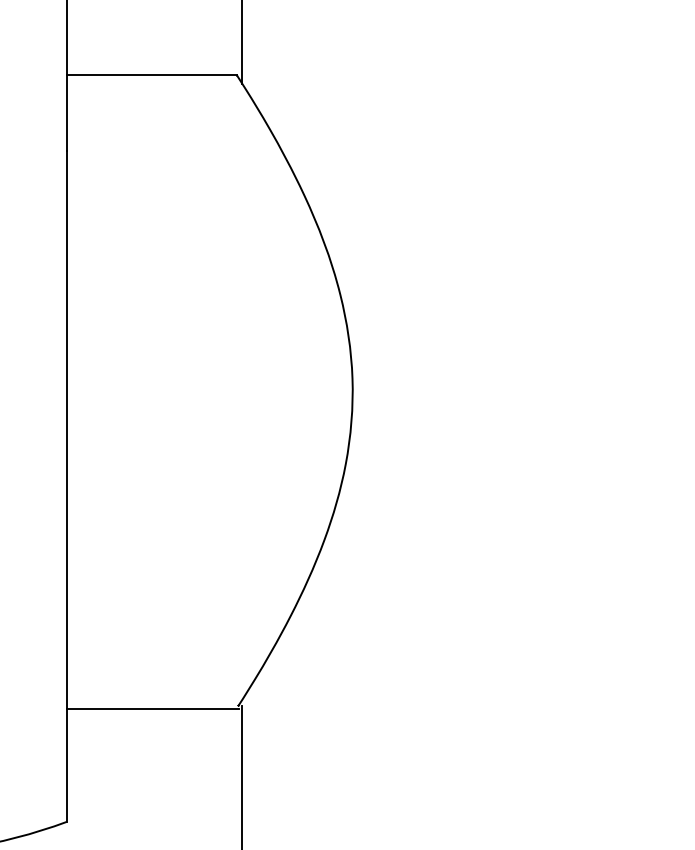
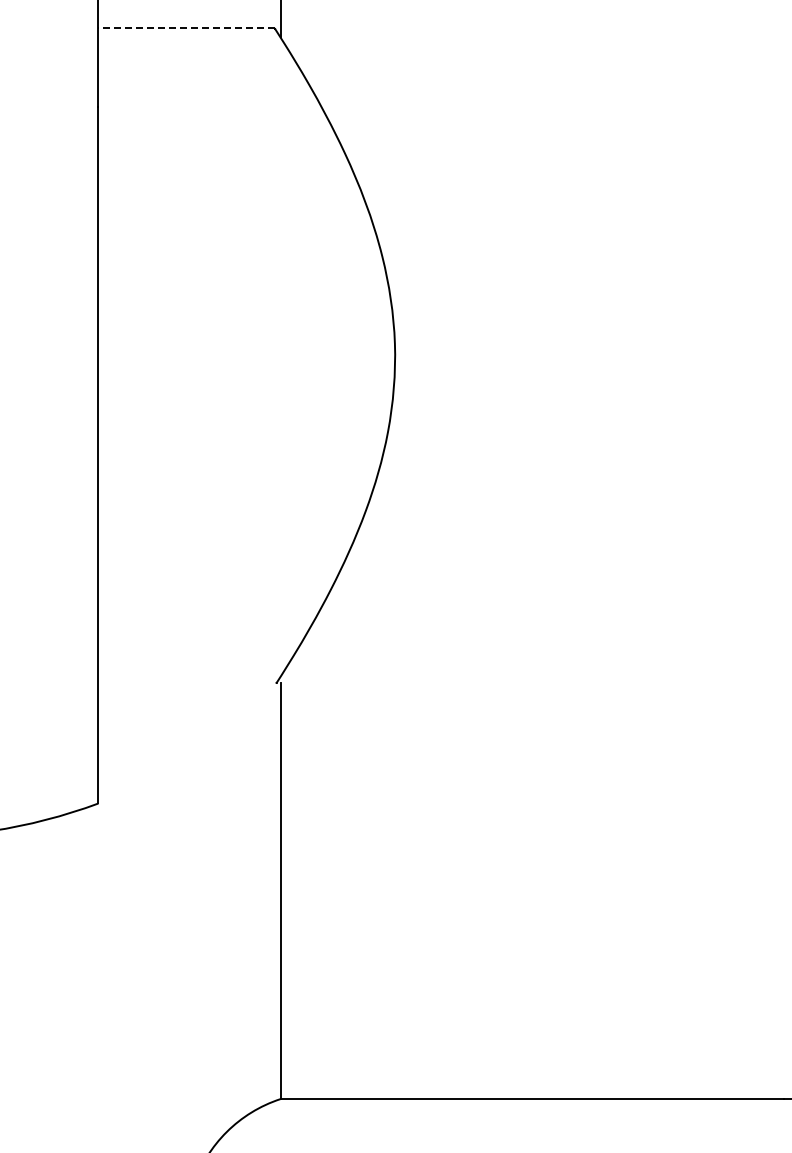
line: (151, 75) -> (186, 28), solid -> dashed
line: (152, 709) -> (187, 686), removed

